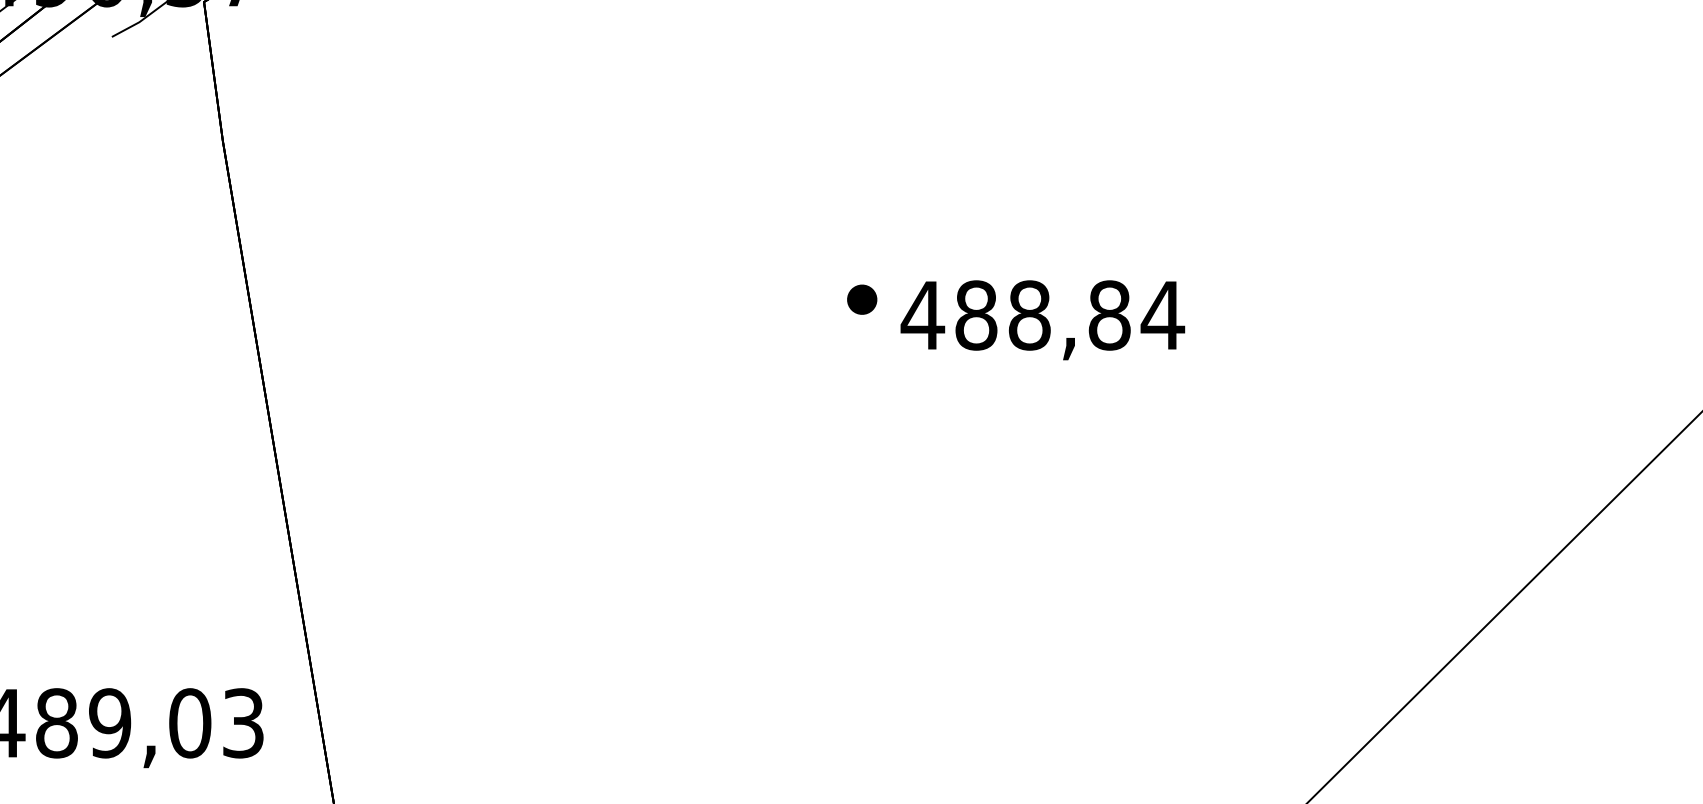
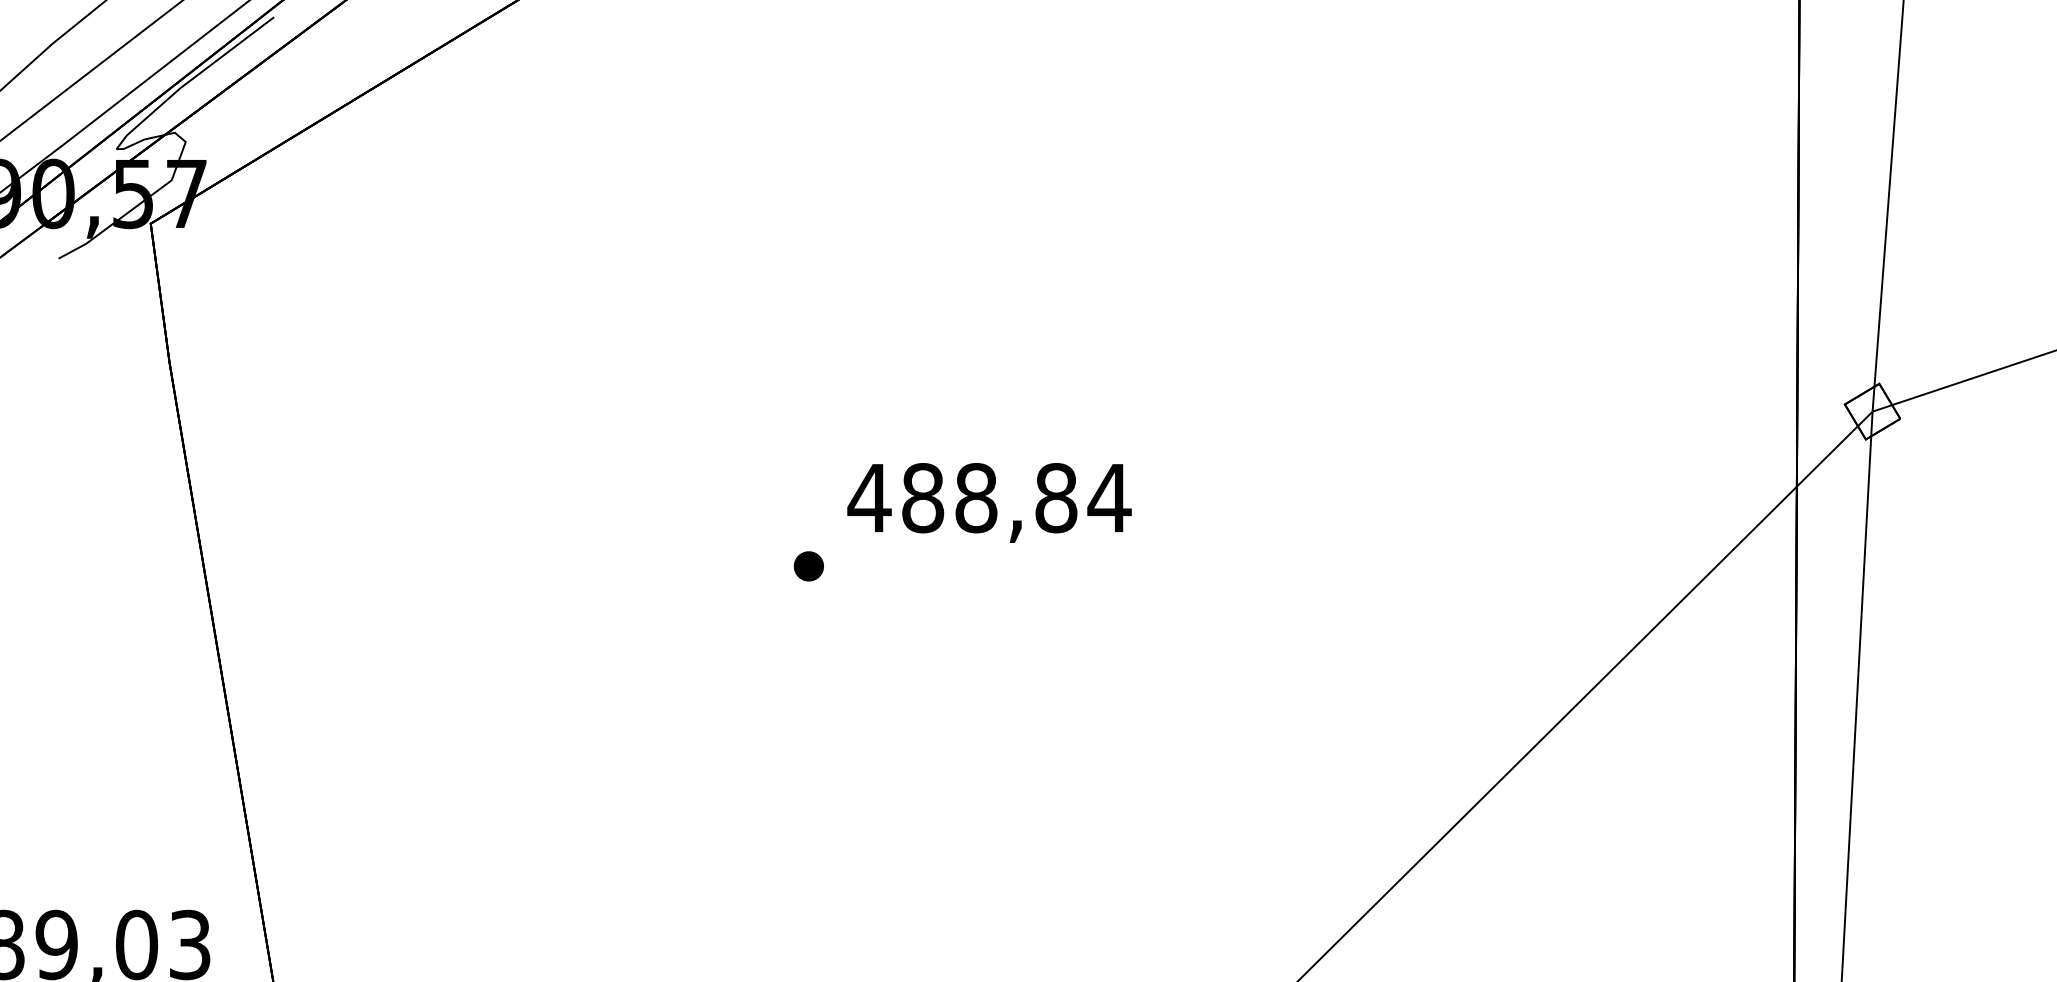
part: (861, 299) -> (808, 566), moved
text: (1042, 319) -> (989, 502), moved

